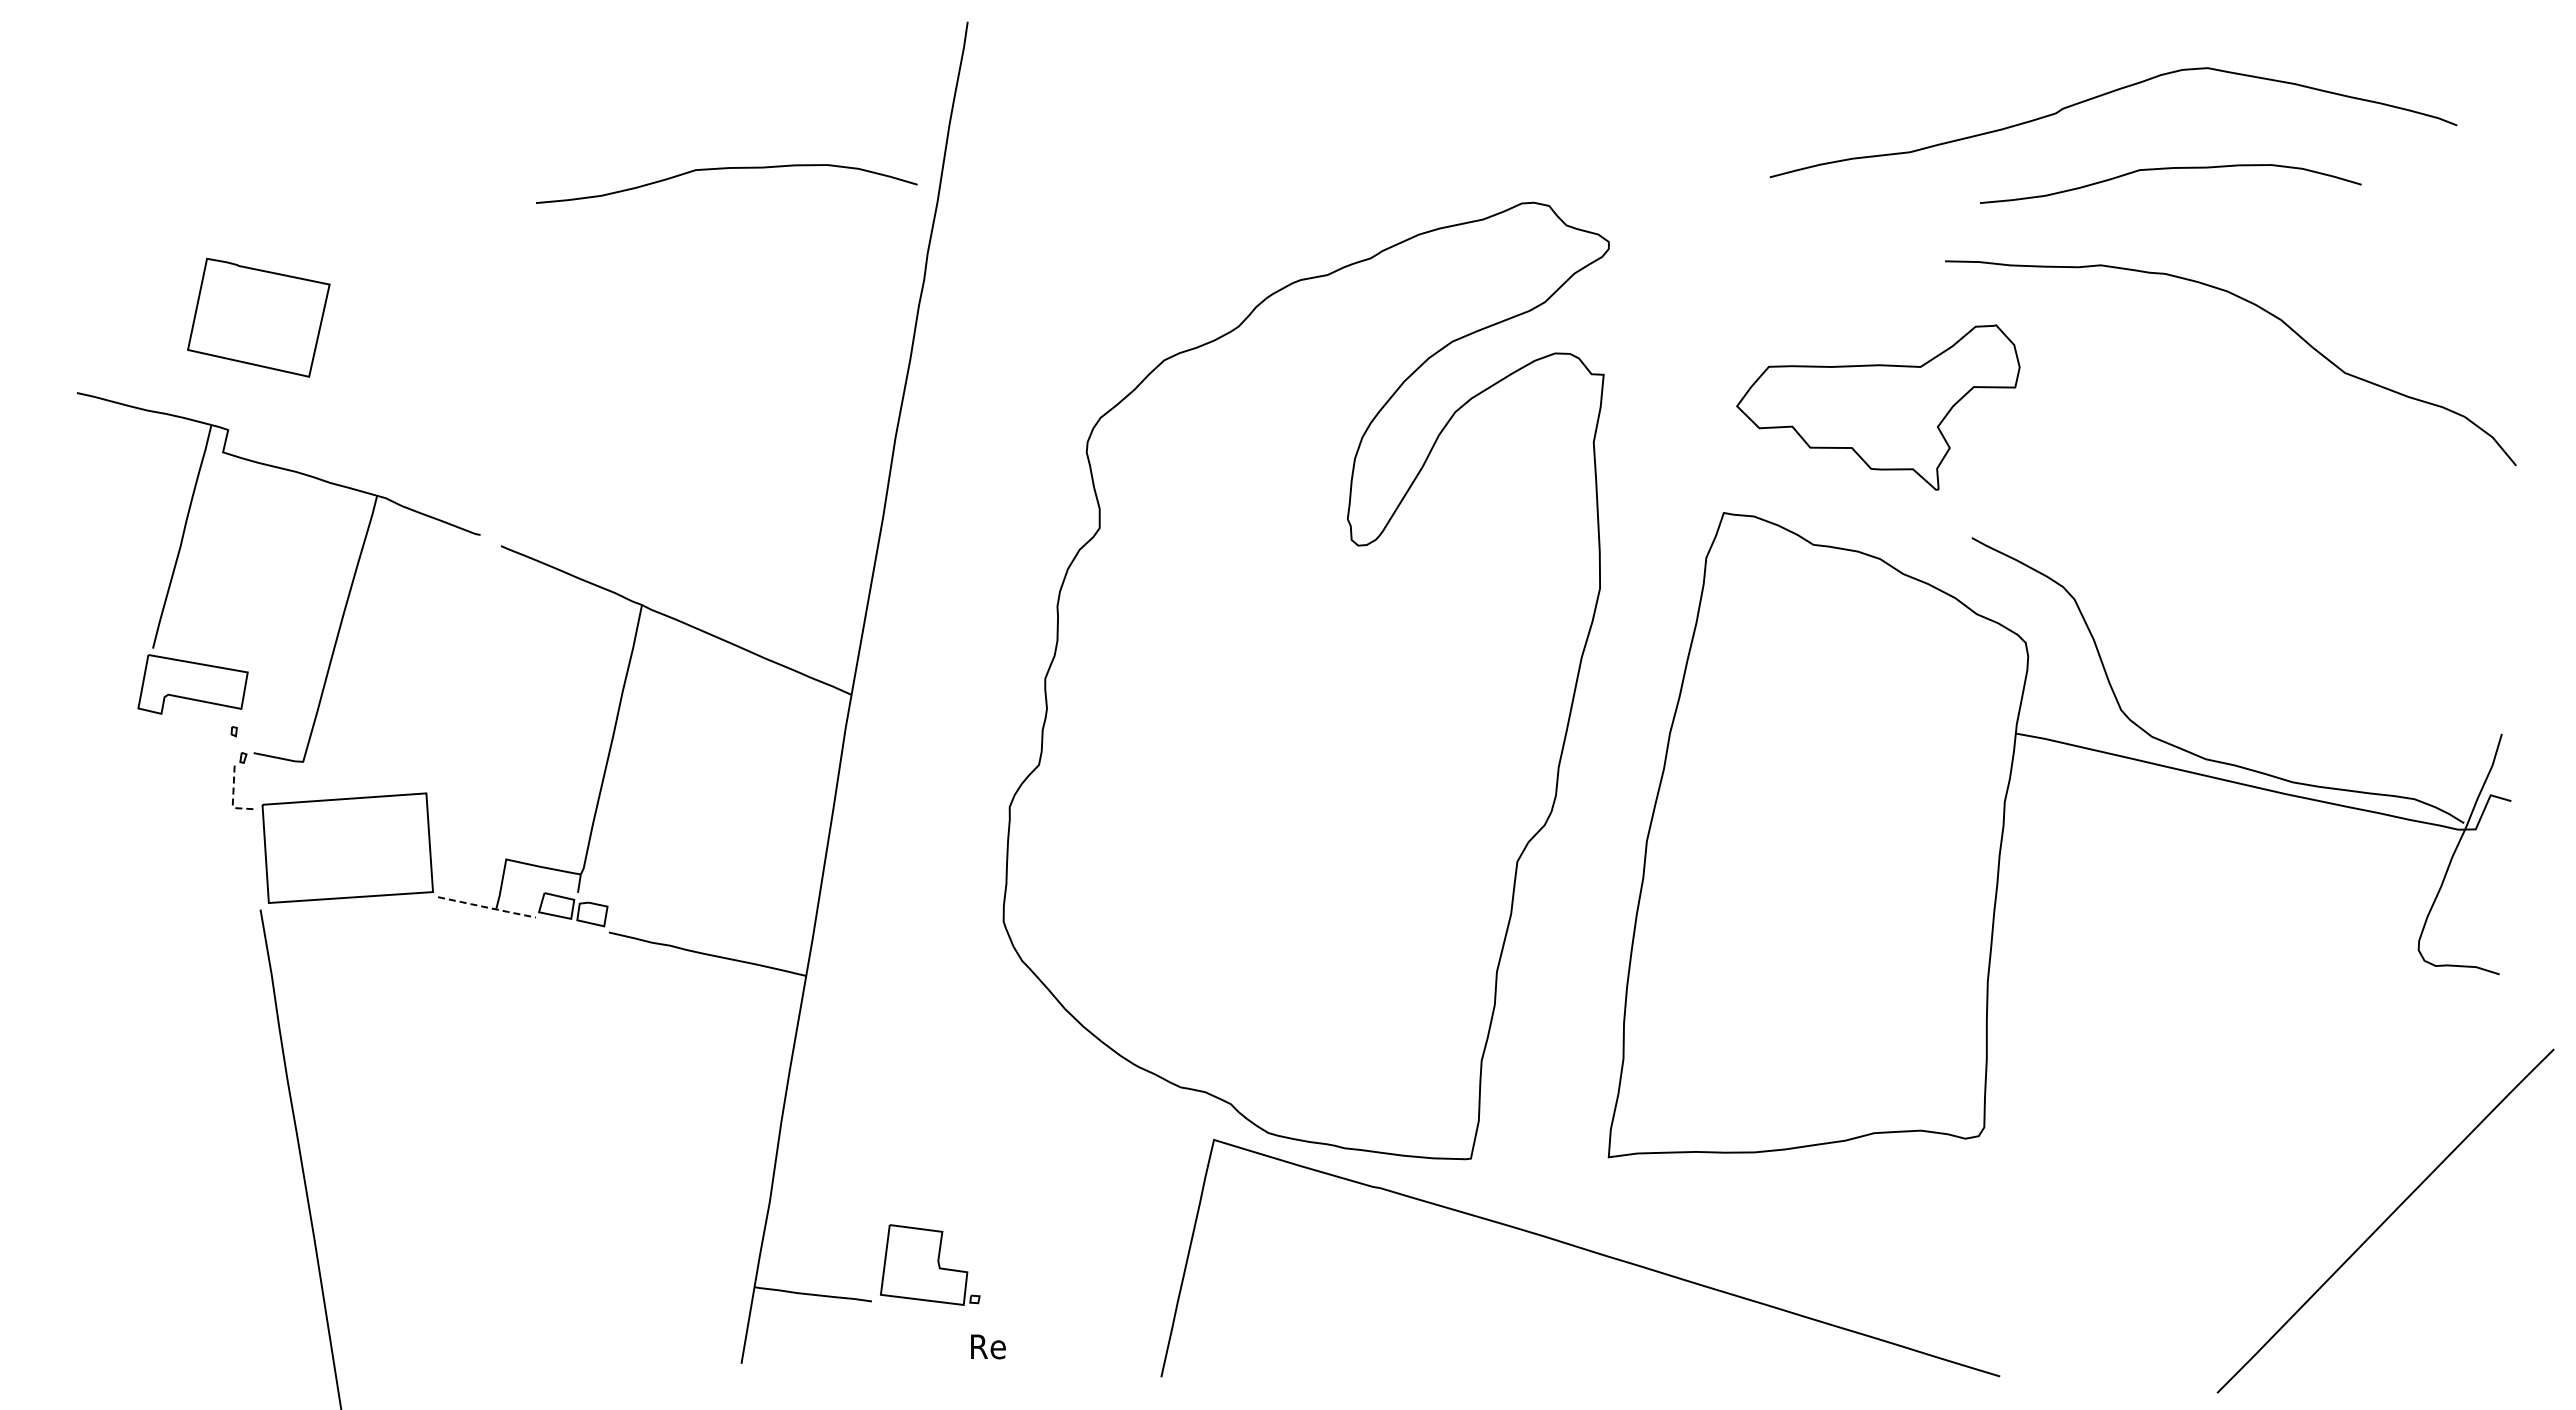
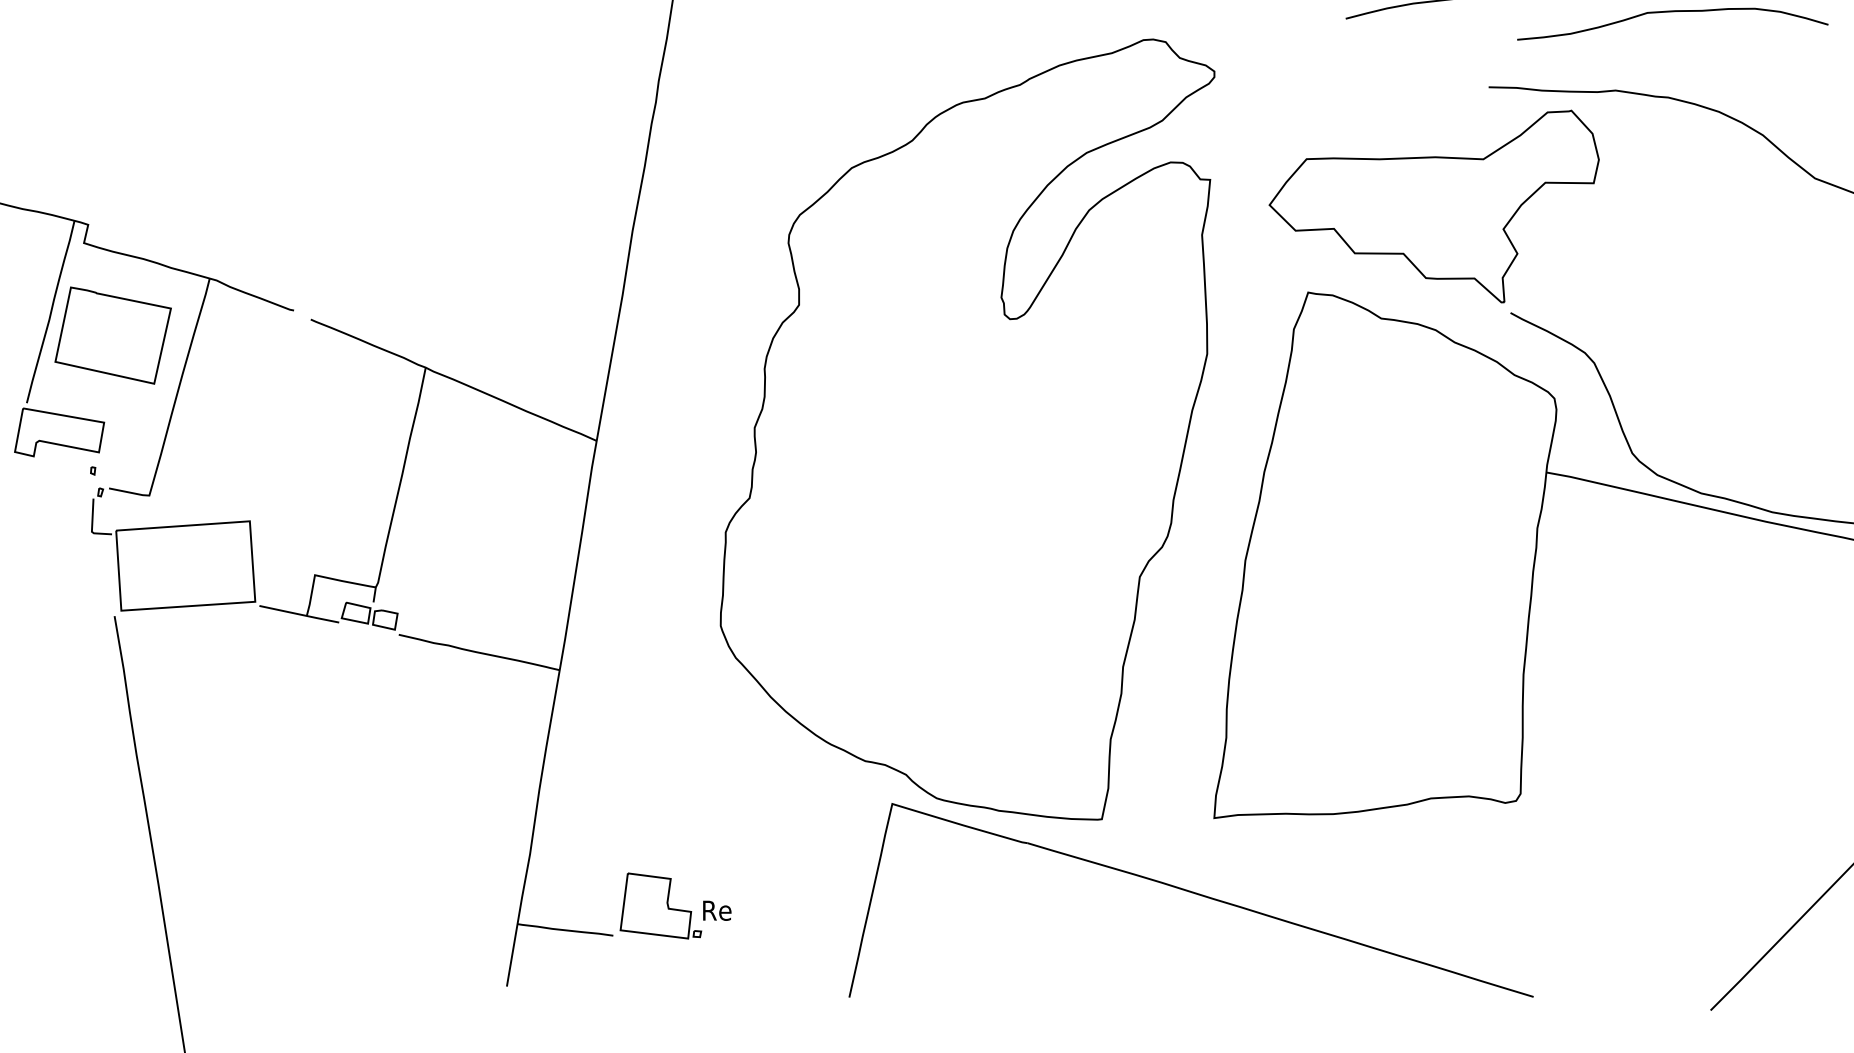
curve: (726, 169) -> (494, 12), removed
part: (258, 317) -> (112, 335), moved
part: (1878, 407) -> (1434, 206), size x1.43
line: (233, 800) -> (92, 527), dashed -> solid
line: (487, 907) -> (299, 614), dashed -> solid
text: (988, 1346) -> (717, 910), moved

